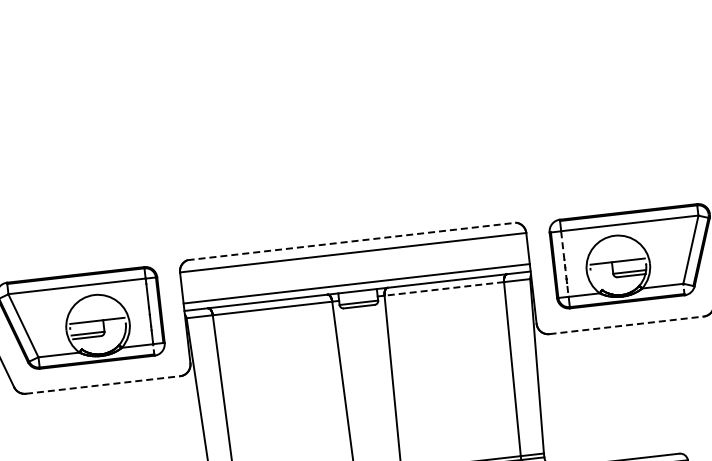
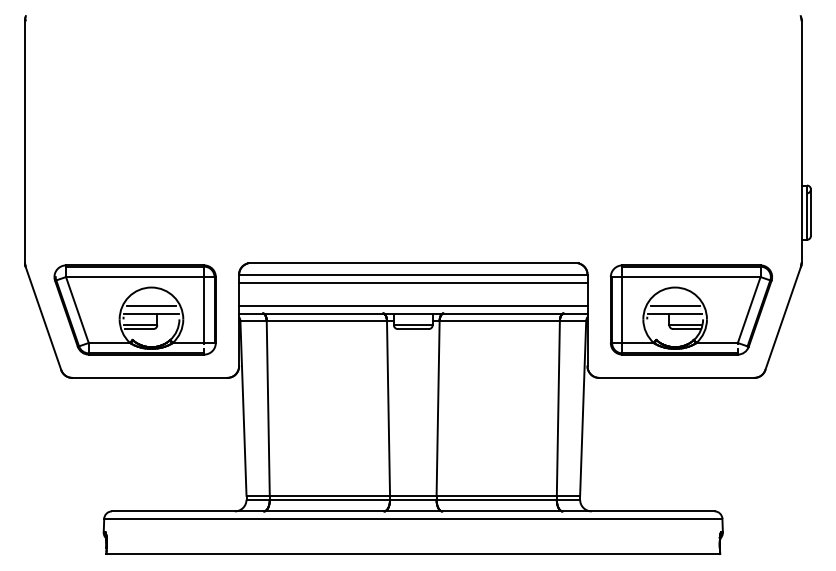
line: (352, 241) -> (413, 263), dashed -> solid
line: (616, 254) -> (674, 306), added
line: (354, 260) -> (413, 282), added
line: (565, 264) -> (622, 310), dashed -> solid
line: (444, 289) -> (499, 321), dashed -> solid
line: (96, 313) -> (151, 306), added
line: (626, 324) -> (676, 377), dashed -> solid
line: (102, 384) -> (149, 377), dashed -> solid

